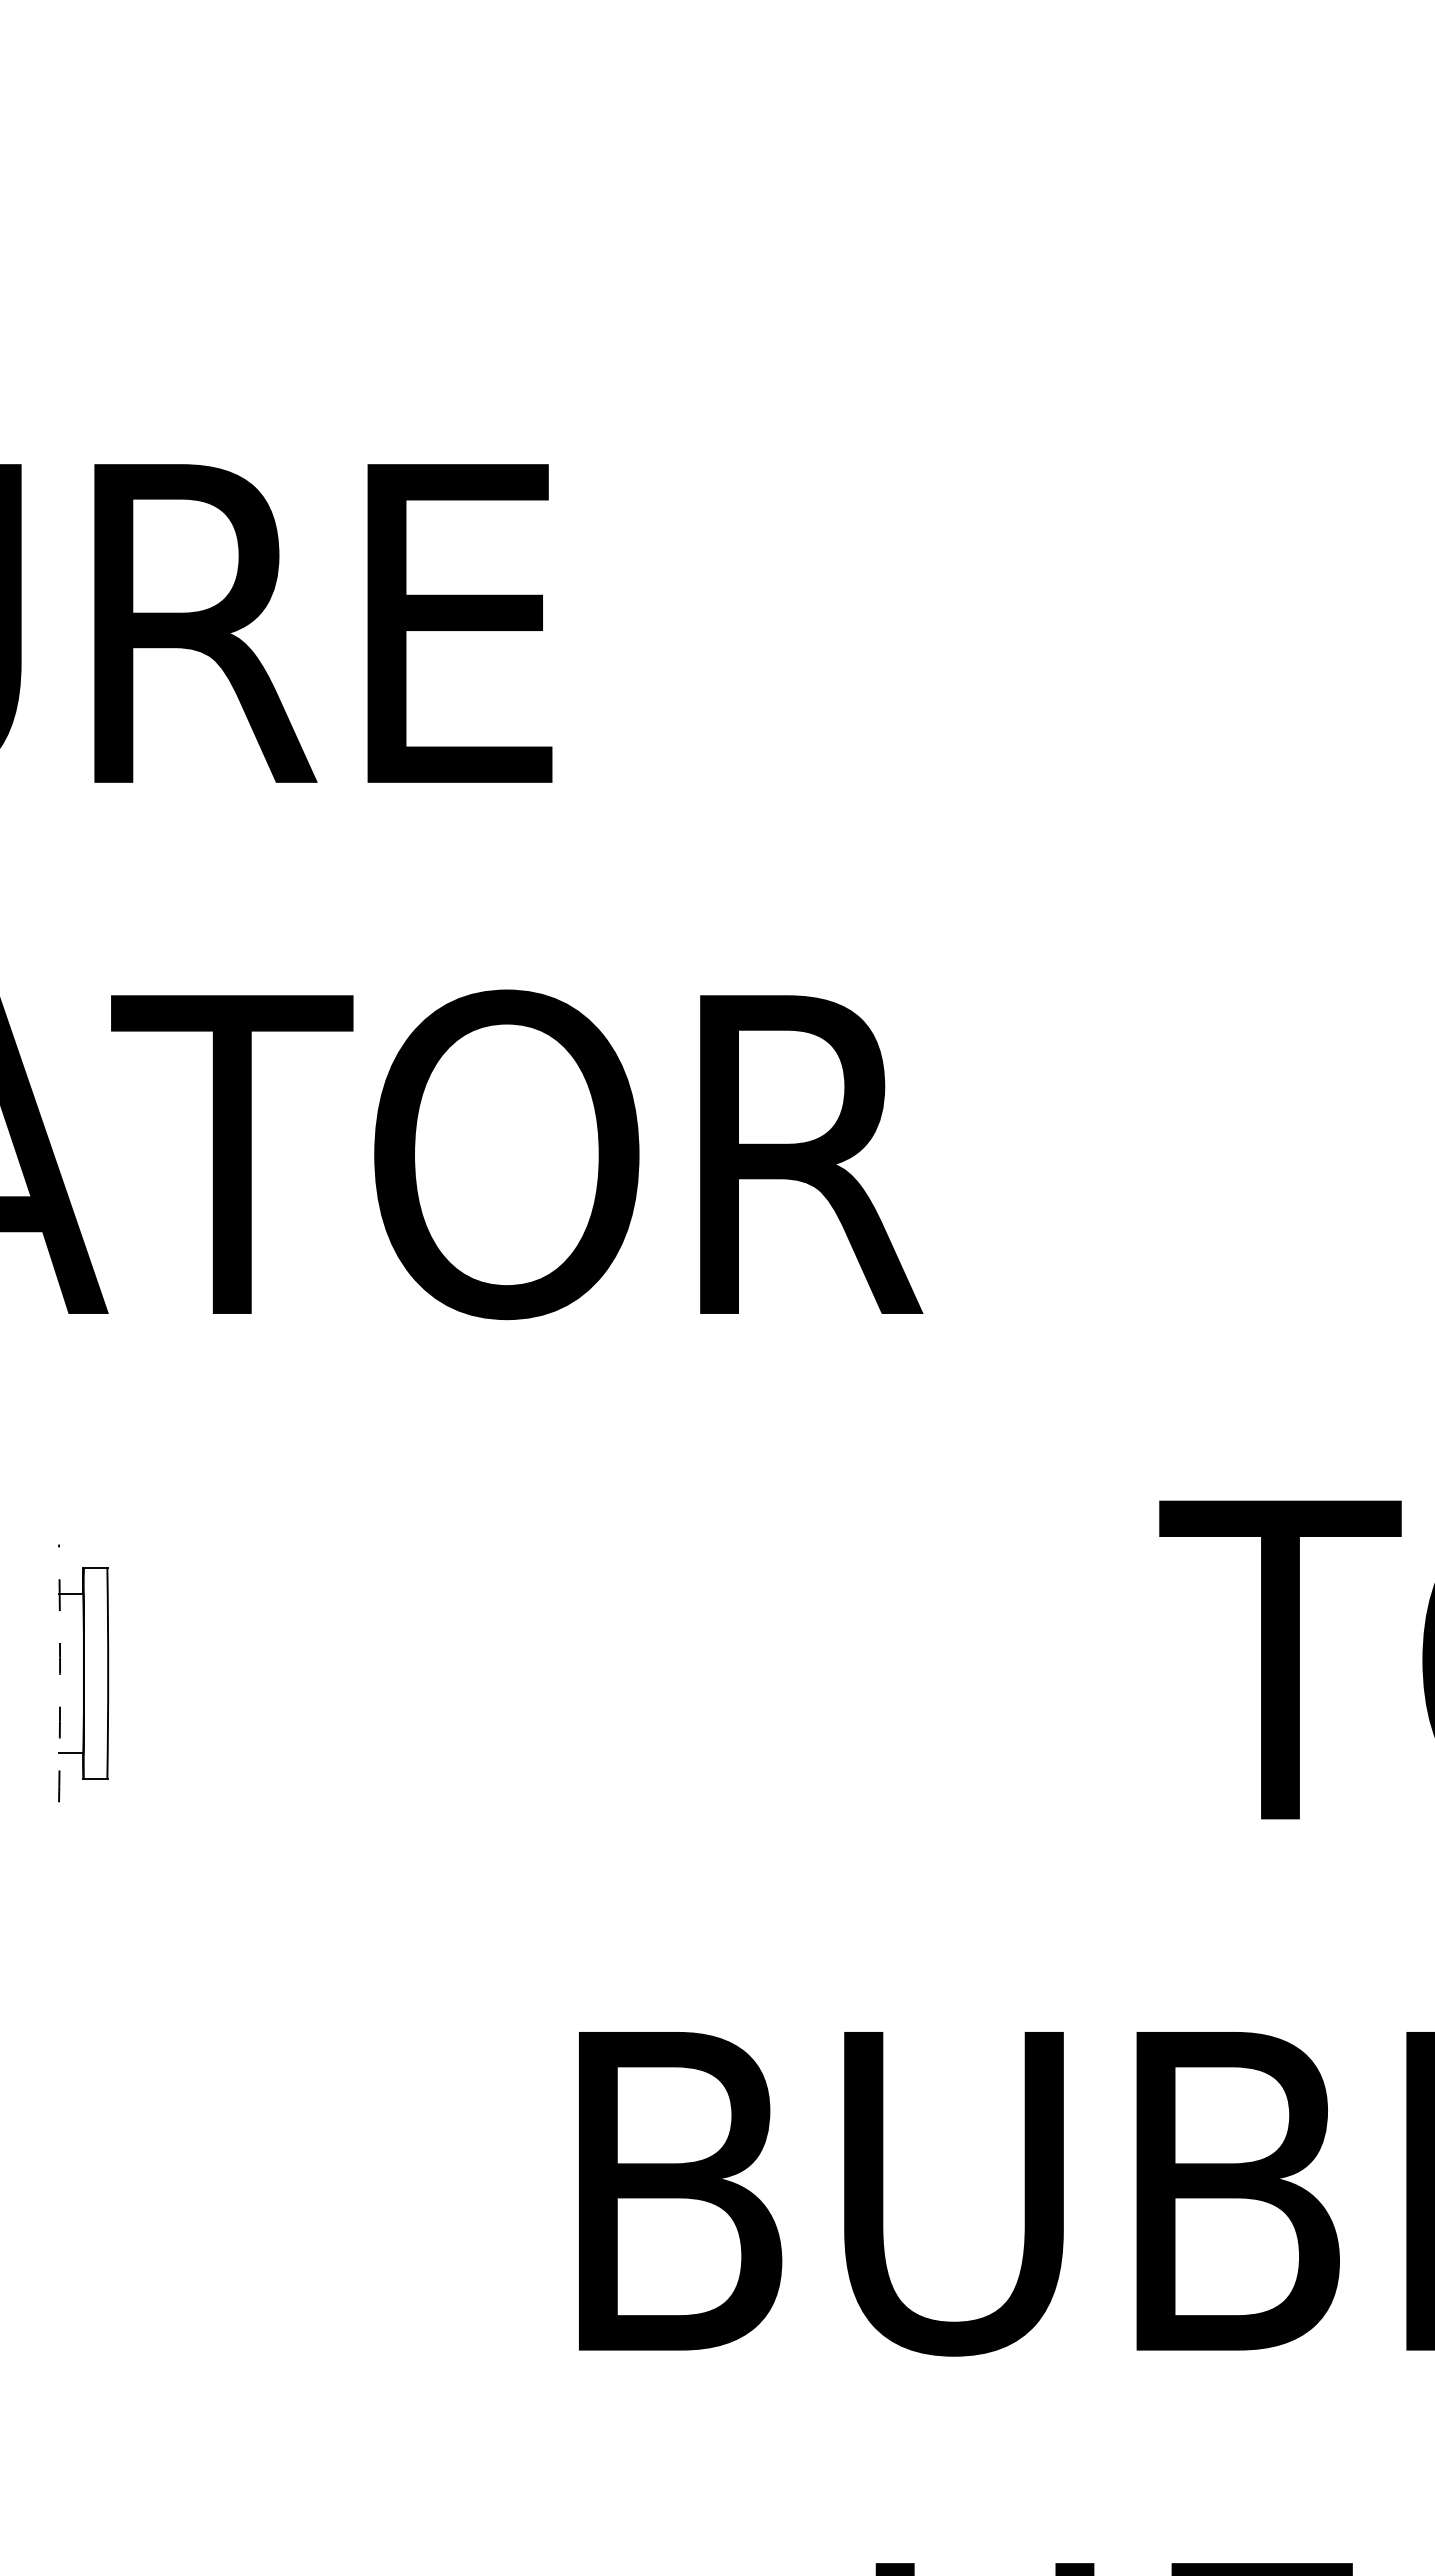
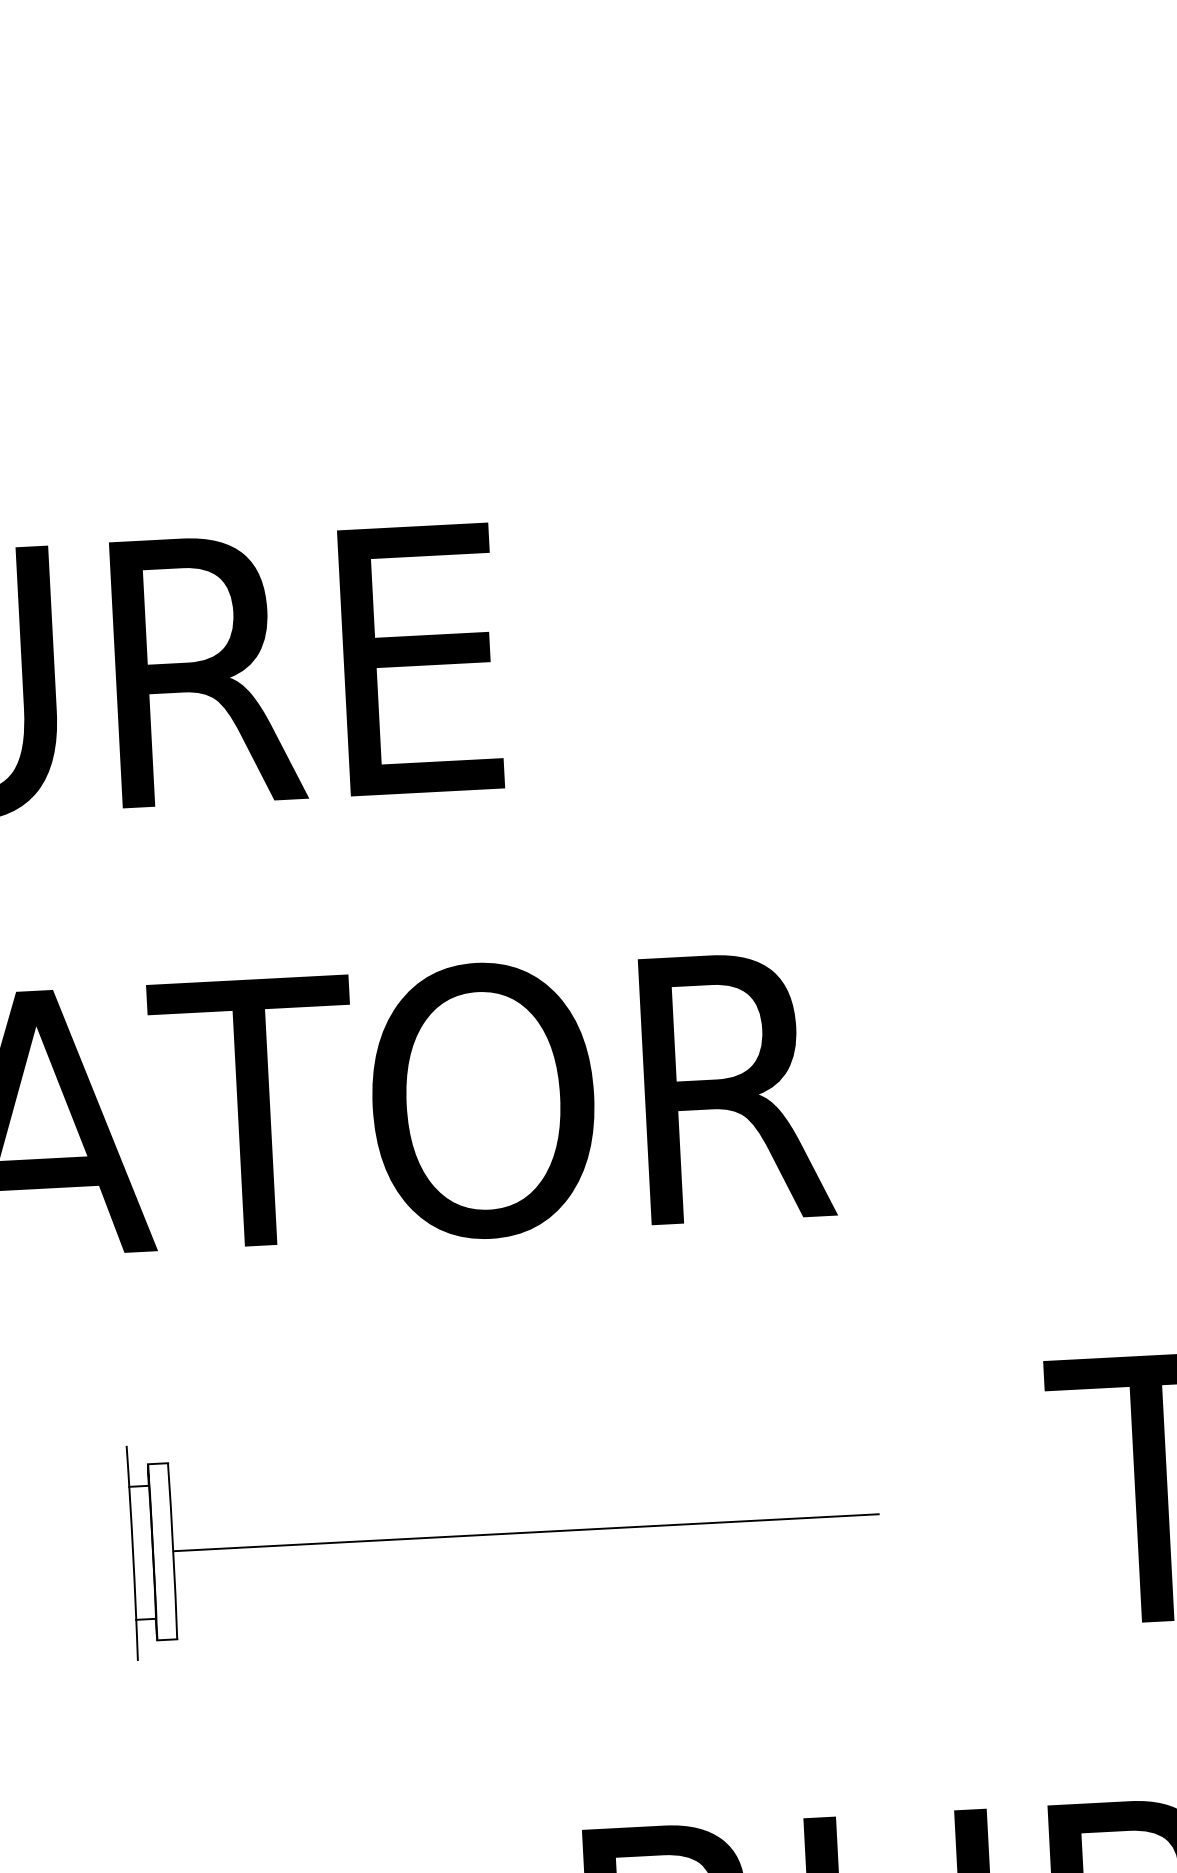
arc: (60, 1673) -> (133, 1553), dashed -> solid
line: (530, 1673) -> (525, 1532), added

